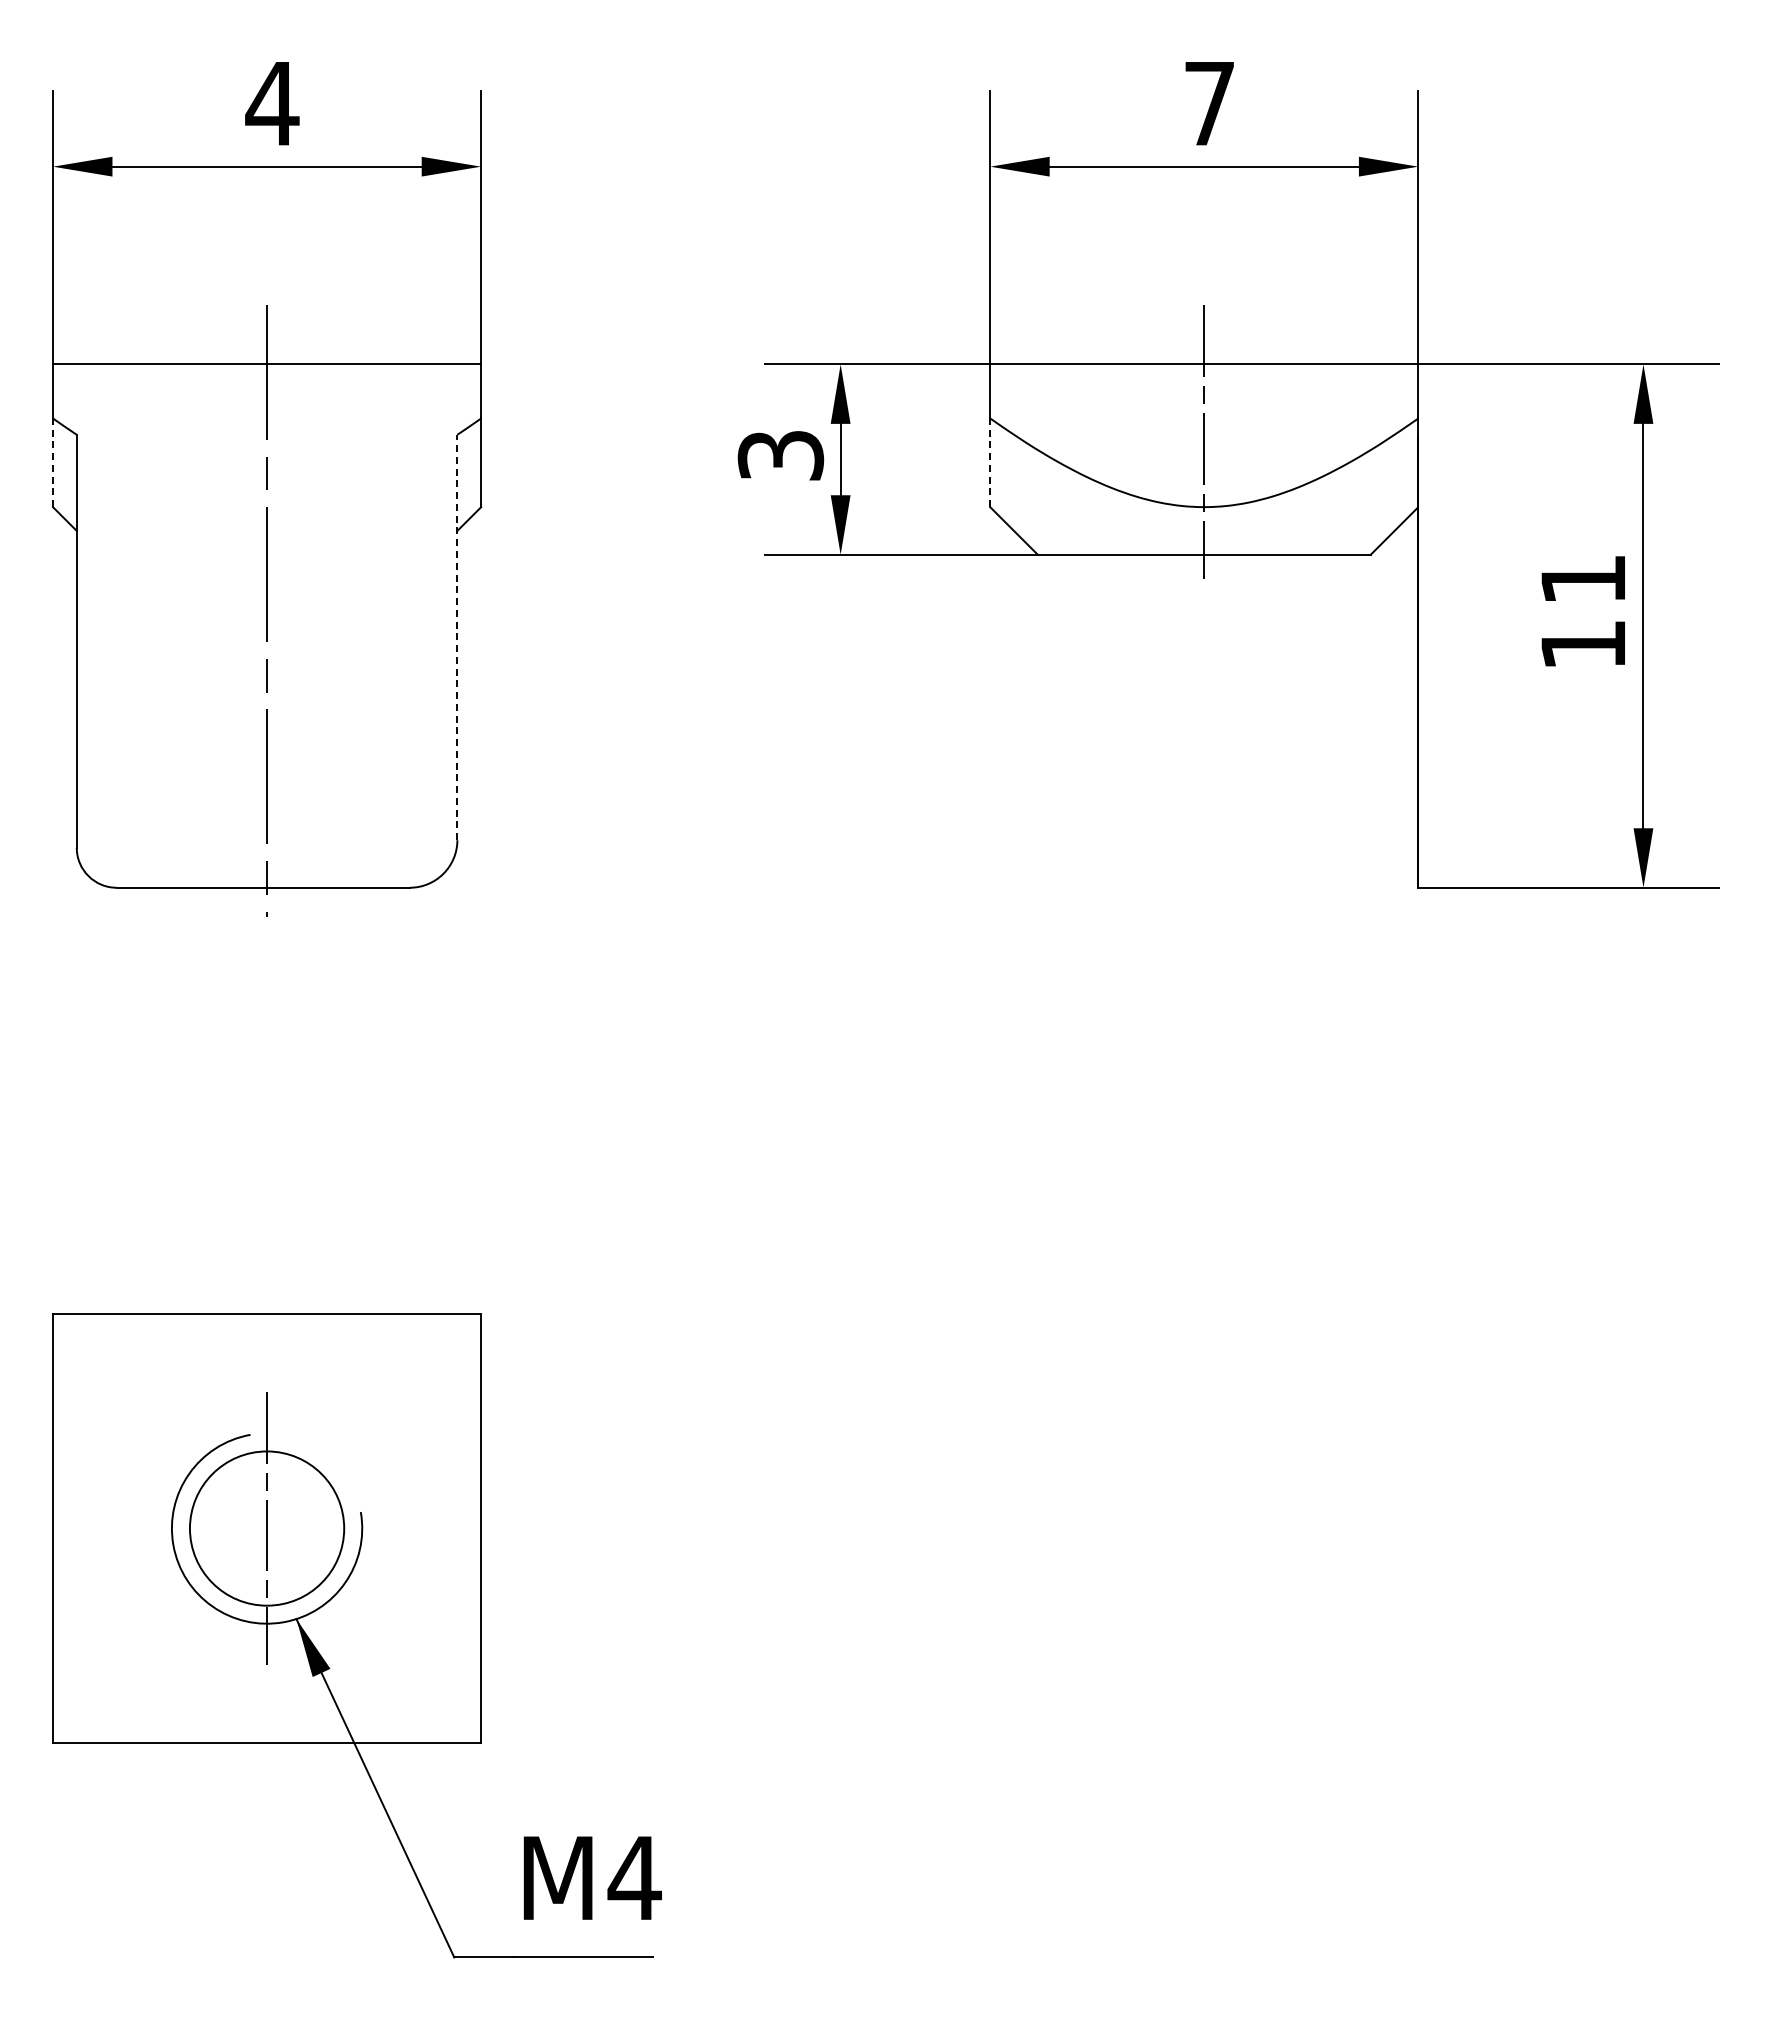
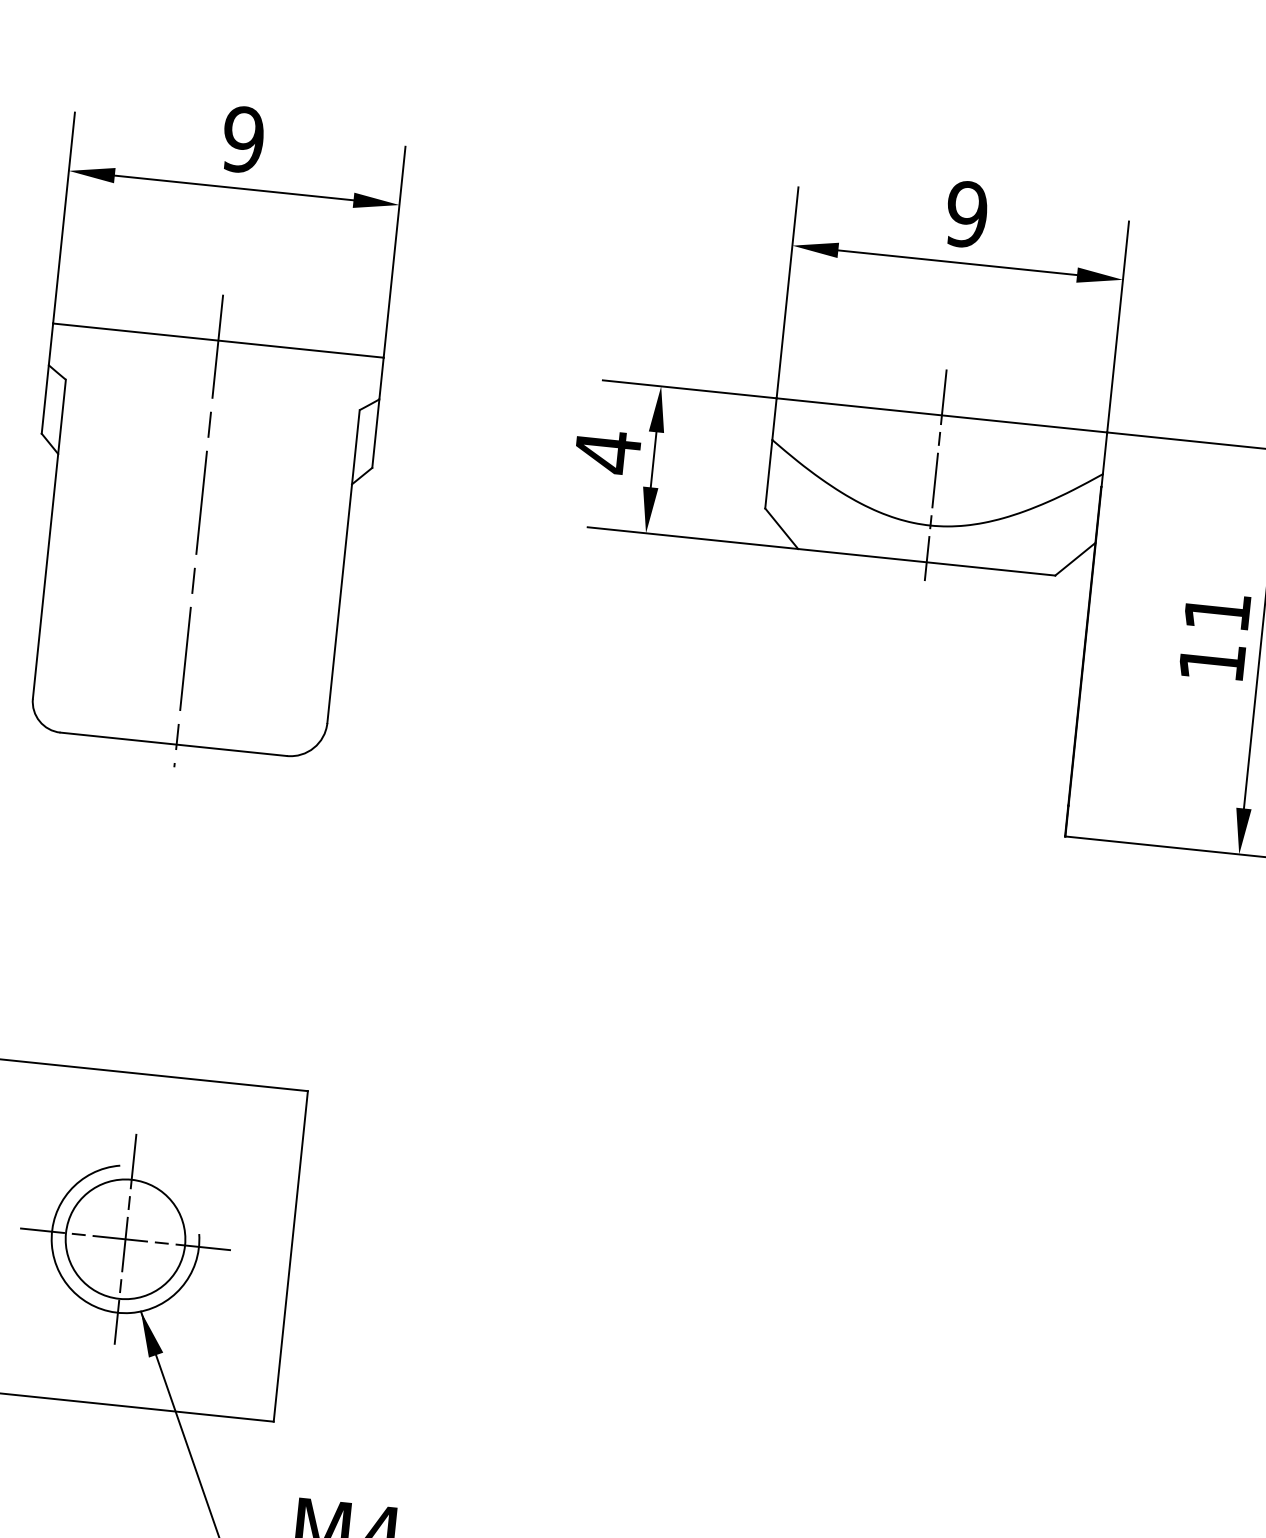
text: (272, 103) -> (243, 139), 4 -> 9
text: (1209, 103) -> (966, 214), 7 -> 9
text: (780, 455) -> (607, 451), 3 -> 4
line: (52, 462) -> (44, 399), dashed -> solid
line: (990, 462) -> (769, 474), dashed -> solid
line: (457, 637) -> (343, 566), dashed -> solid
line: (266, 1528) -> (125, 1239), added

